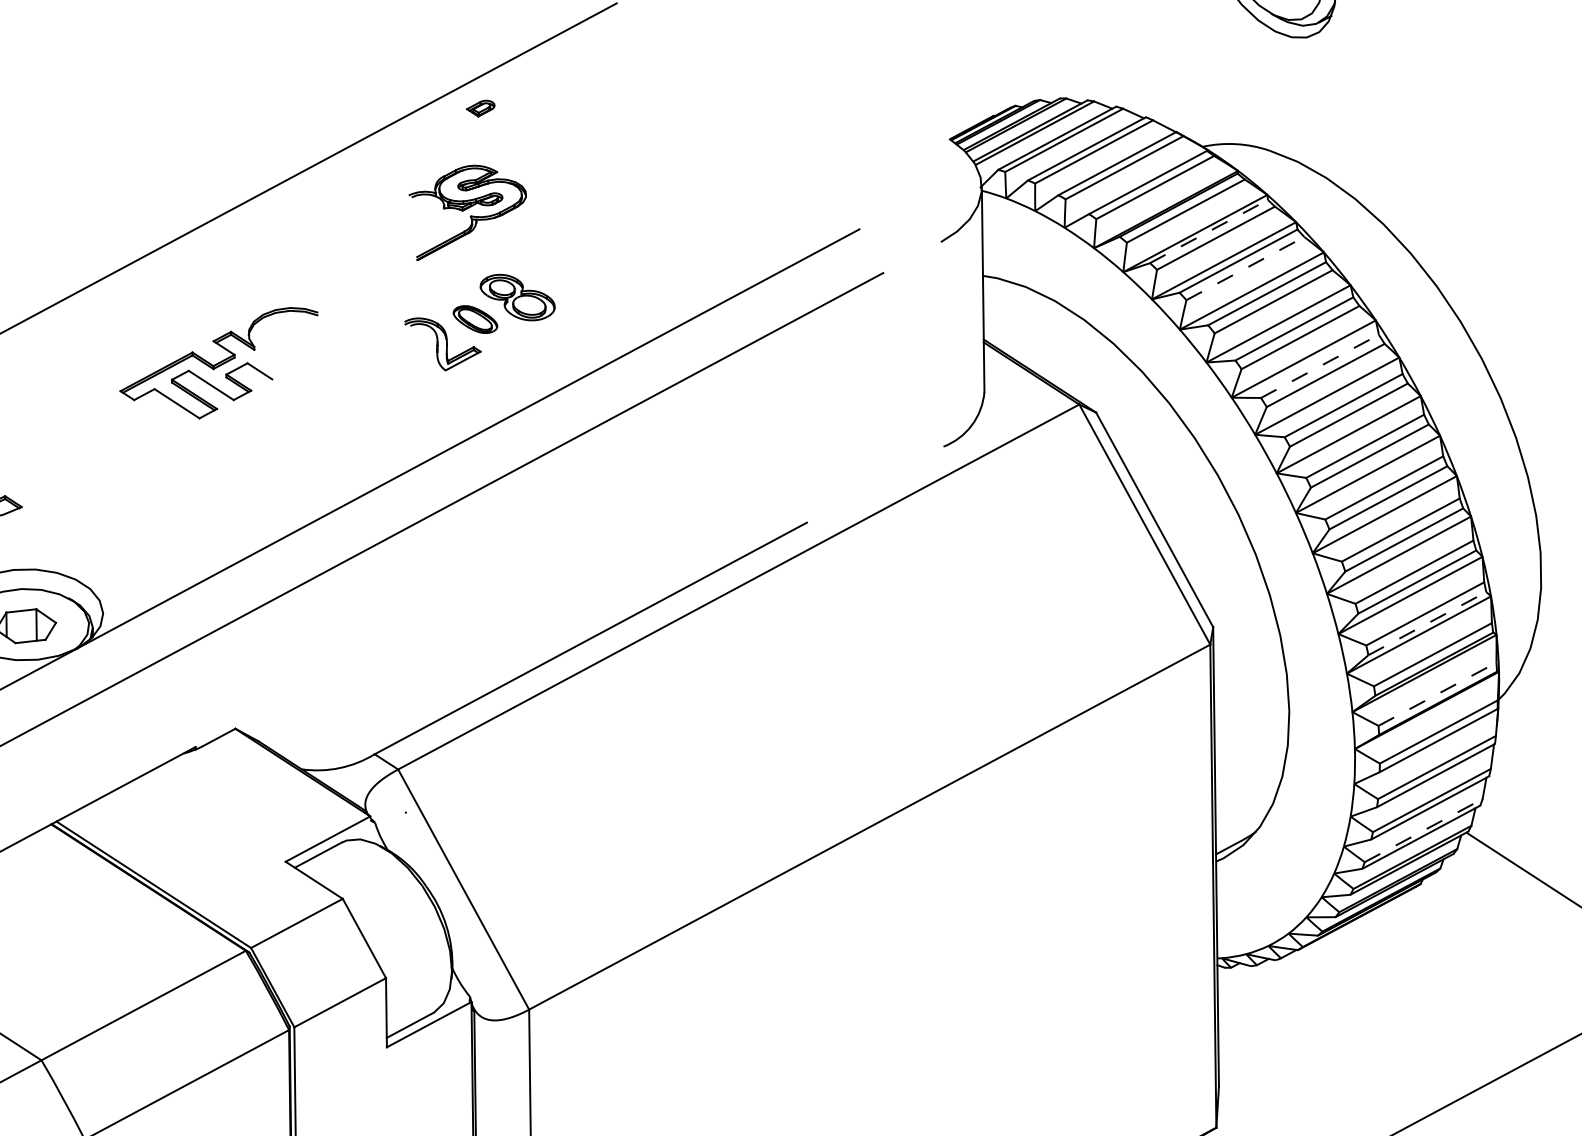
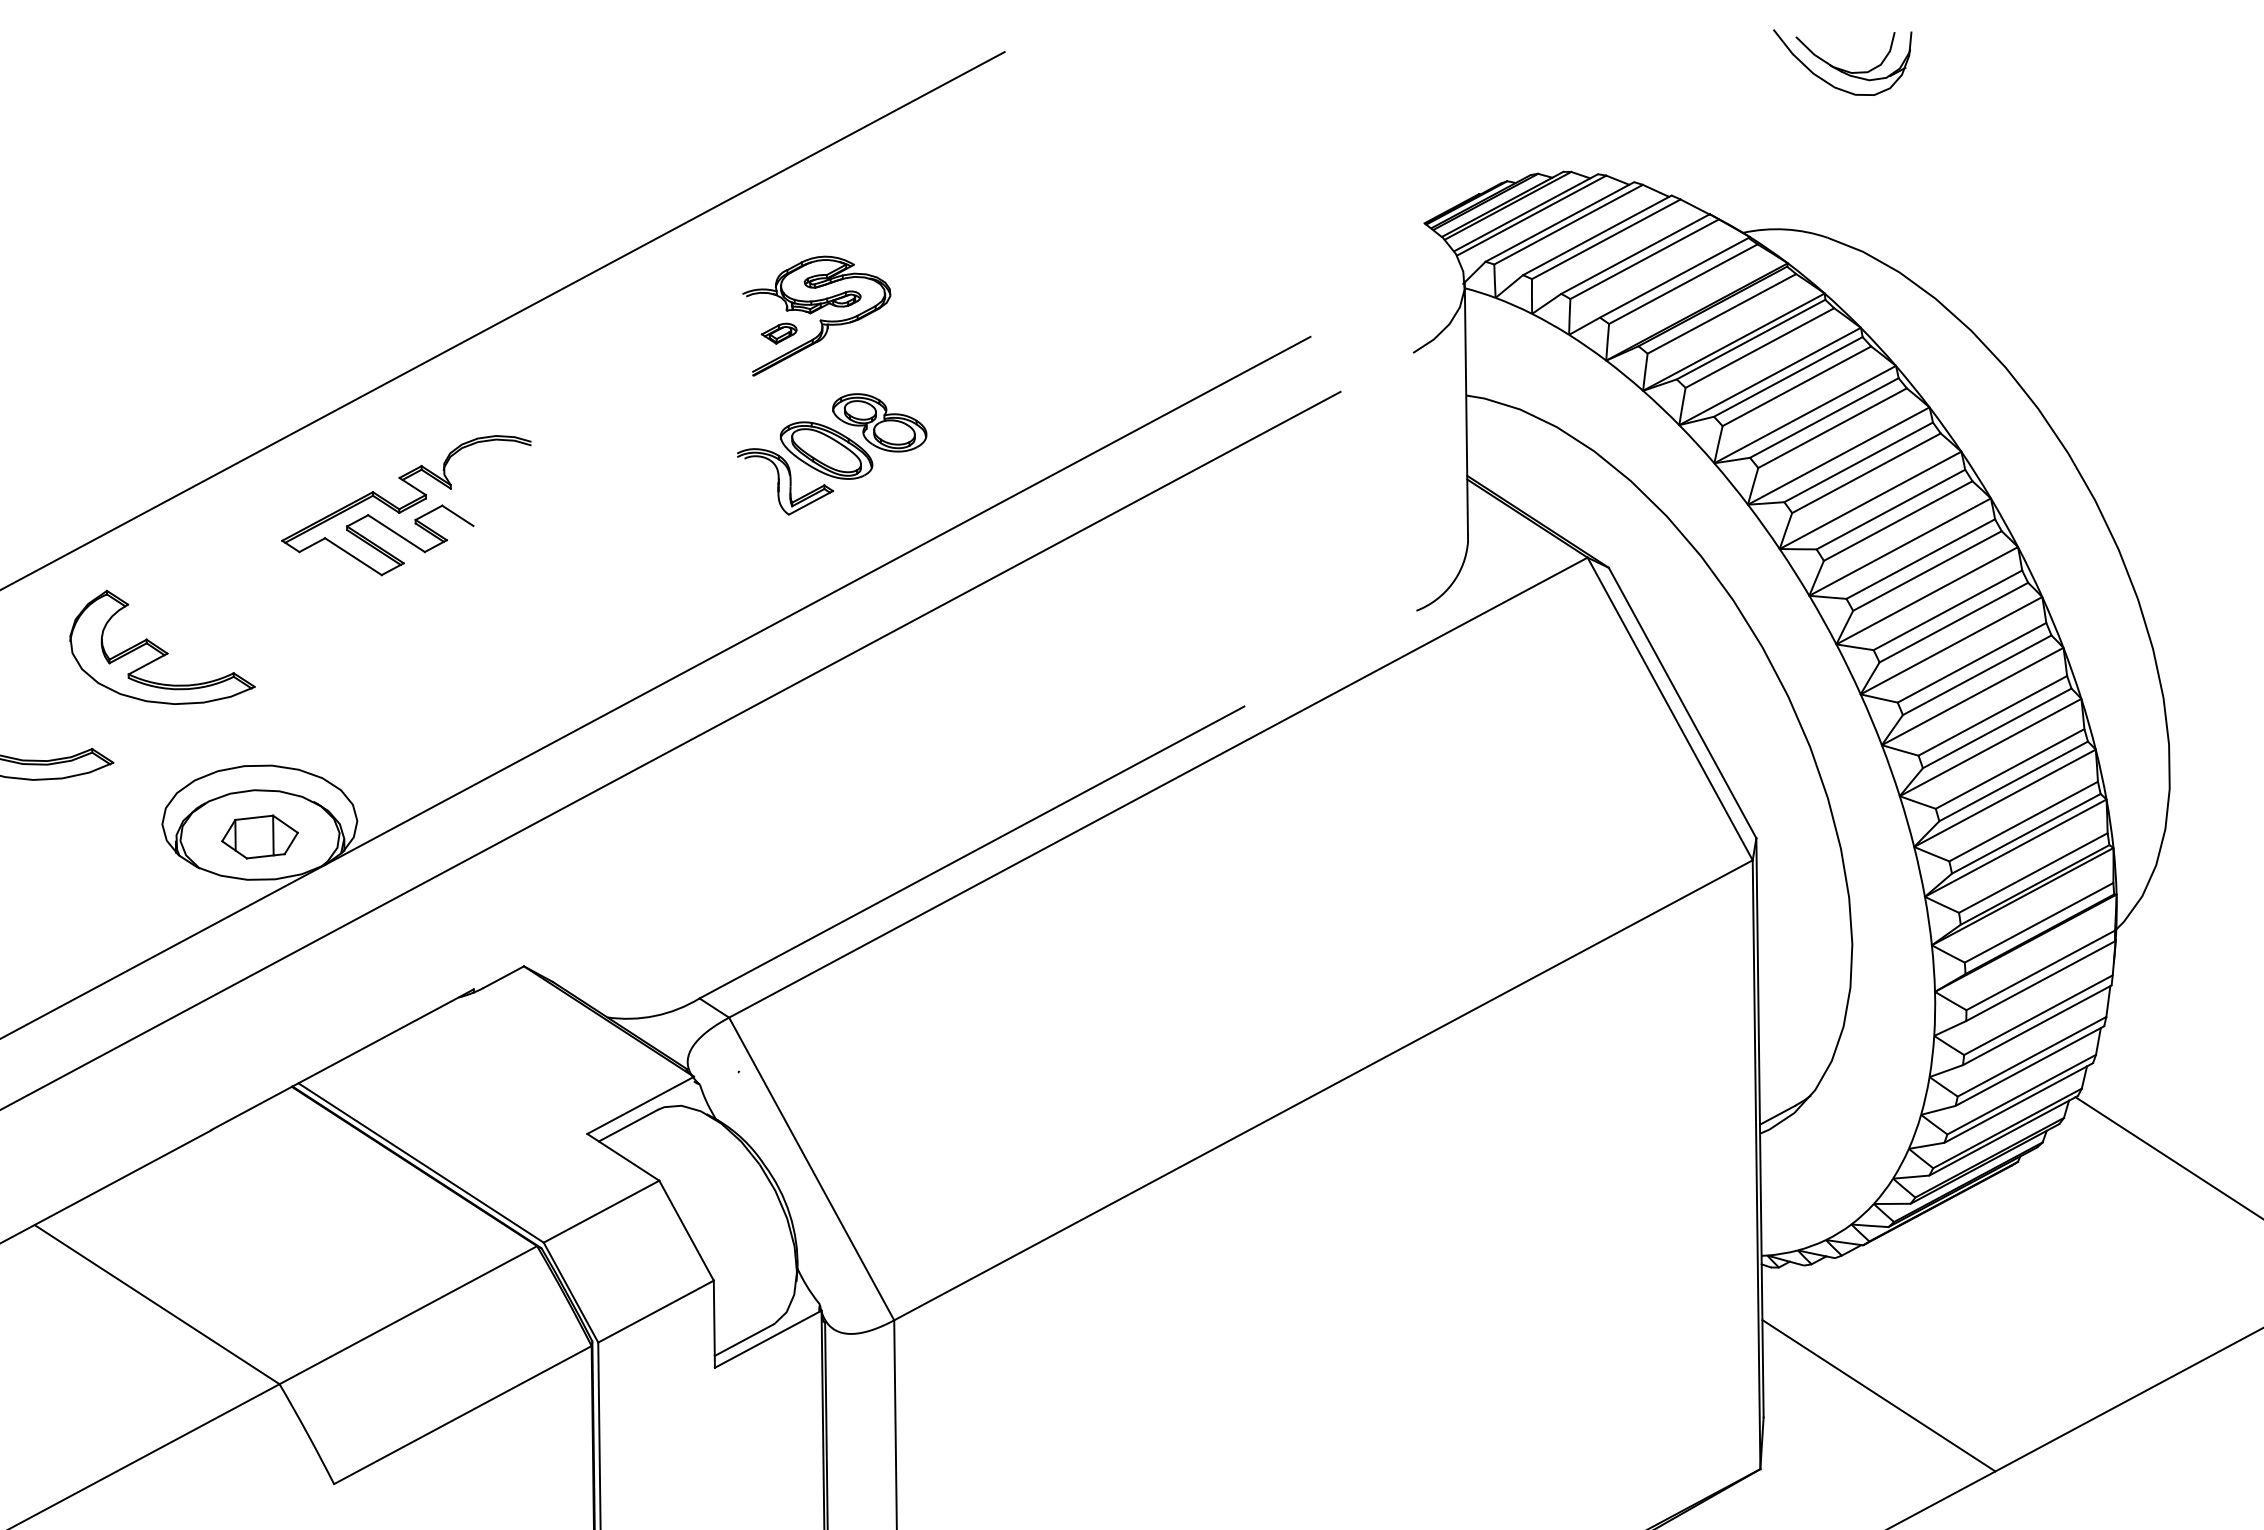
part: (480, 108) -> (778, 333), moved
line: (1209, 231) -> (1751, 339), dashed -> solid
line: (1245, 268) -> (1797, 386), dashed -> solid
part: (475, 319) -> (826, 450), size x1.67
part: (219, 363) -> (406, 505), moved
line: (1320, 366) -> (1891, 509), dashed -> solid
line: (1427, 623) -> (2026, 833), dashed -> solid
line: (1437, 693) -> (2039, 922), dashed -> solid
line: (1424, 830) -> (2022, 1094), dashed -> solid
line: (1310, 1069) -> (1878, 1395), added

